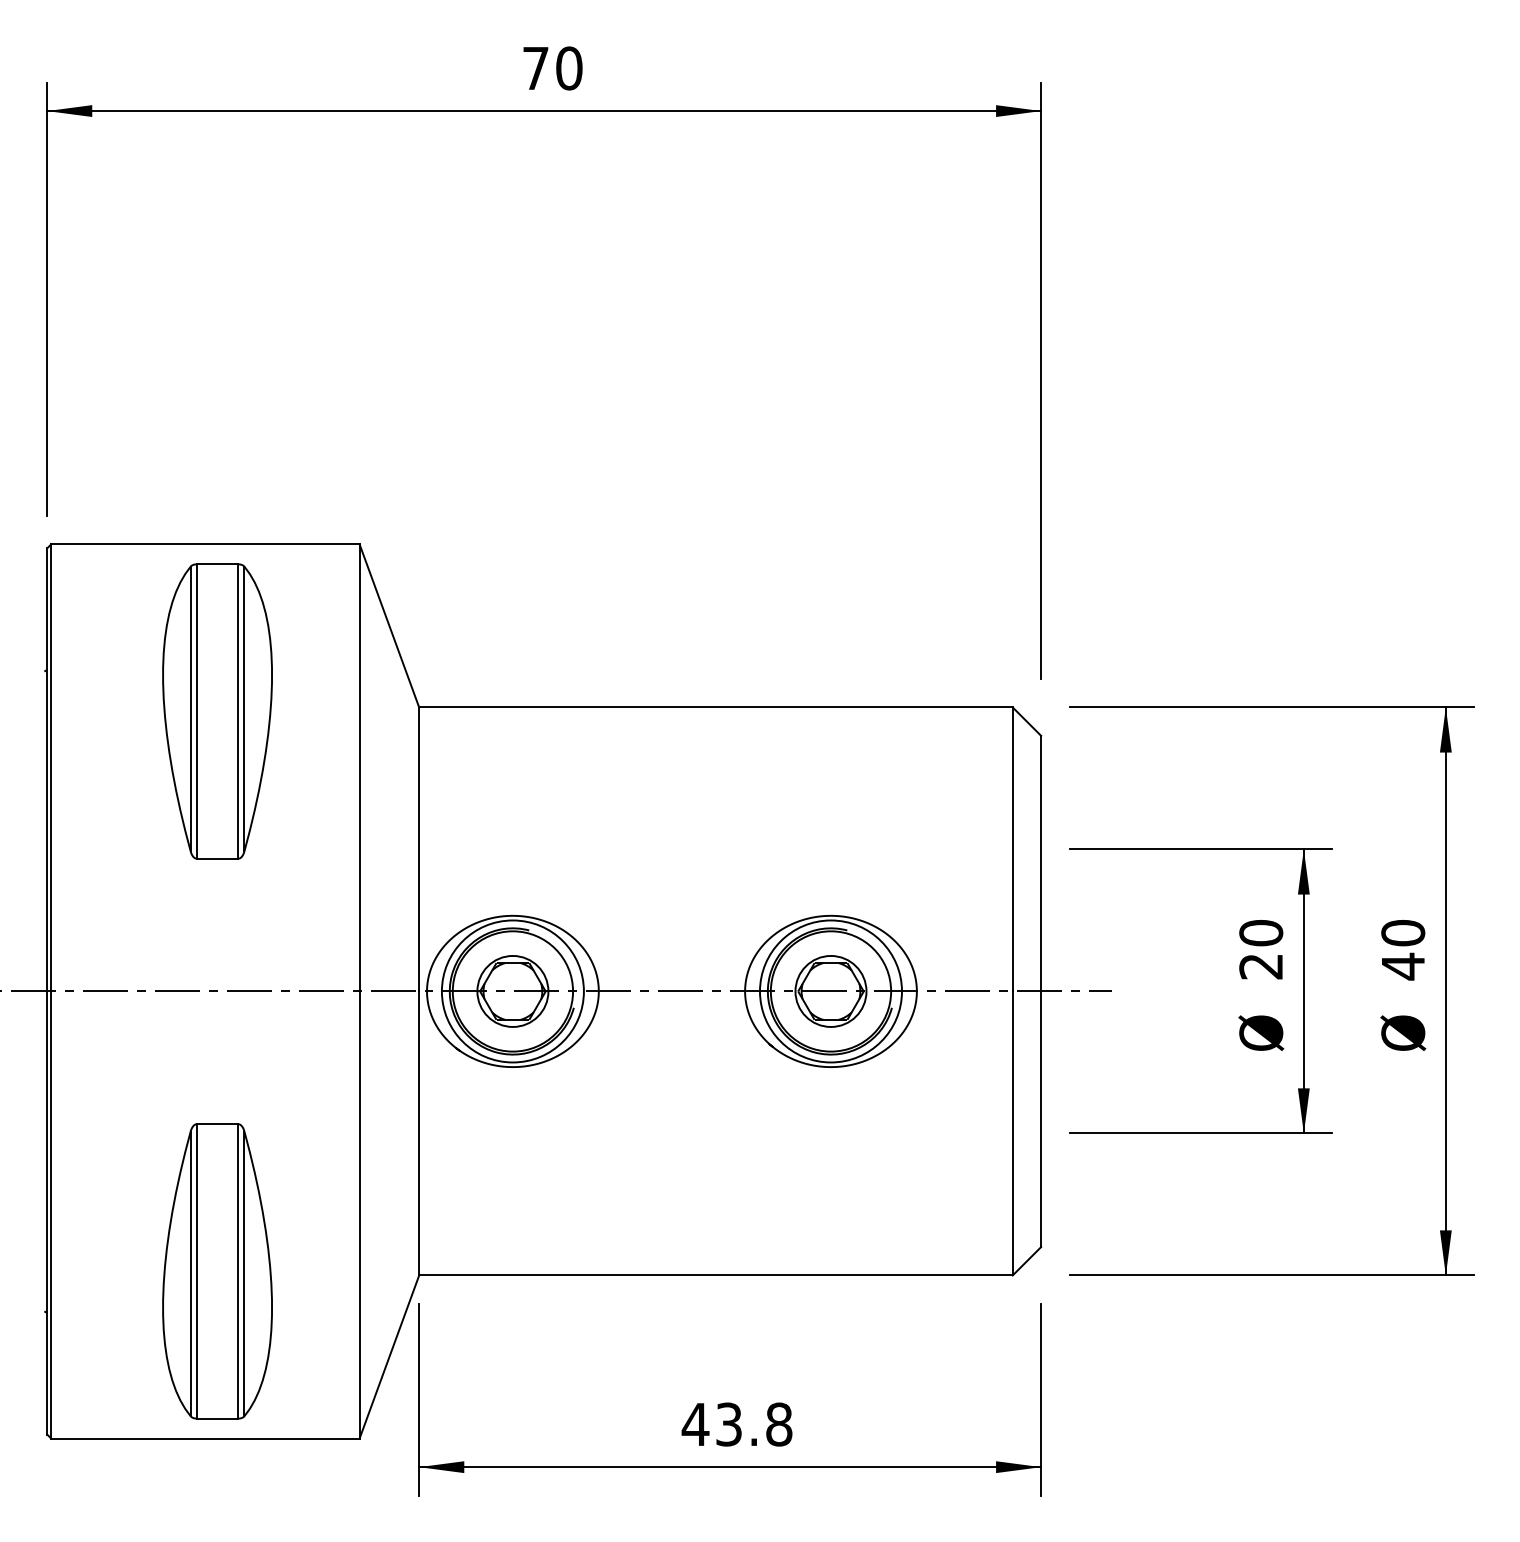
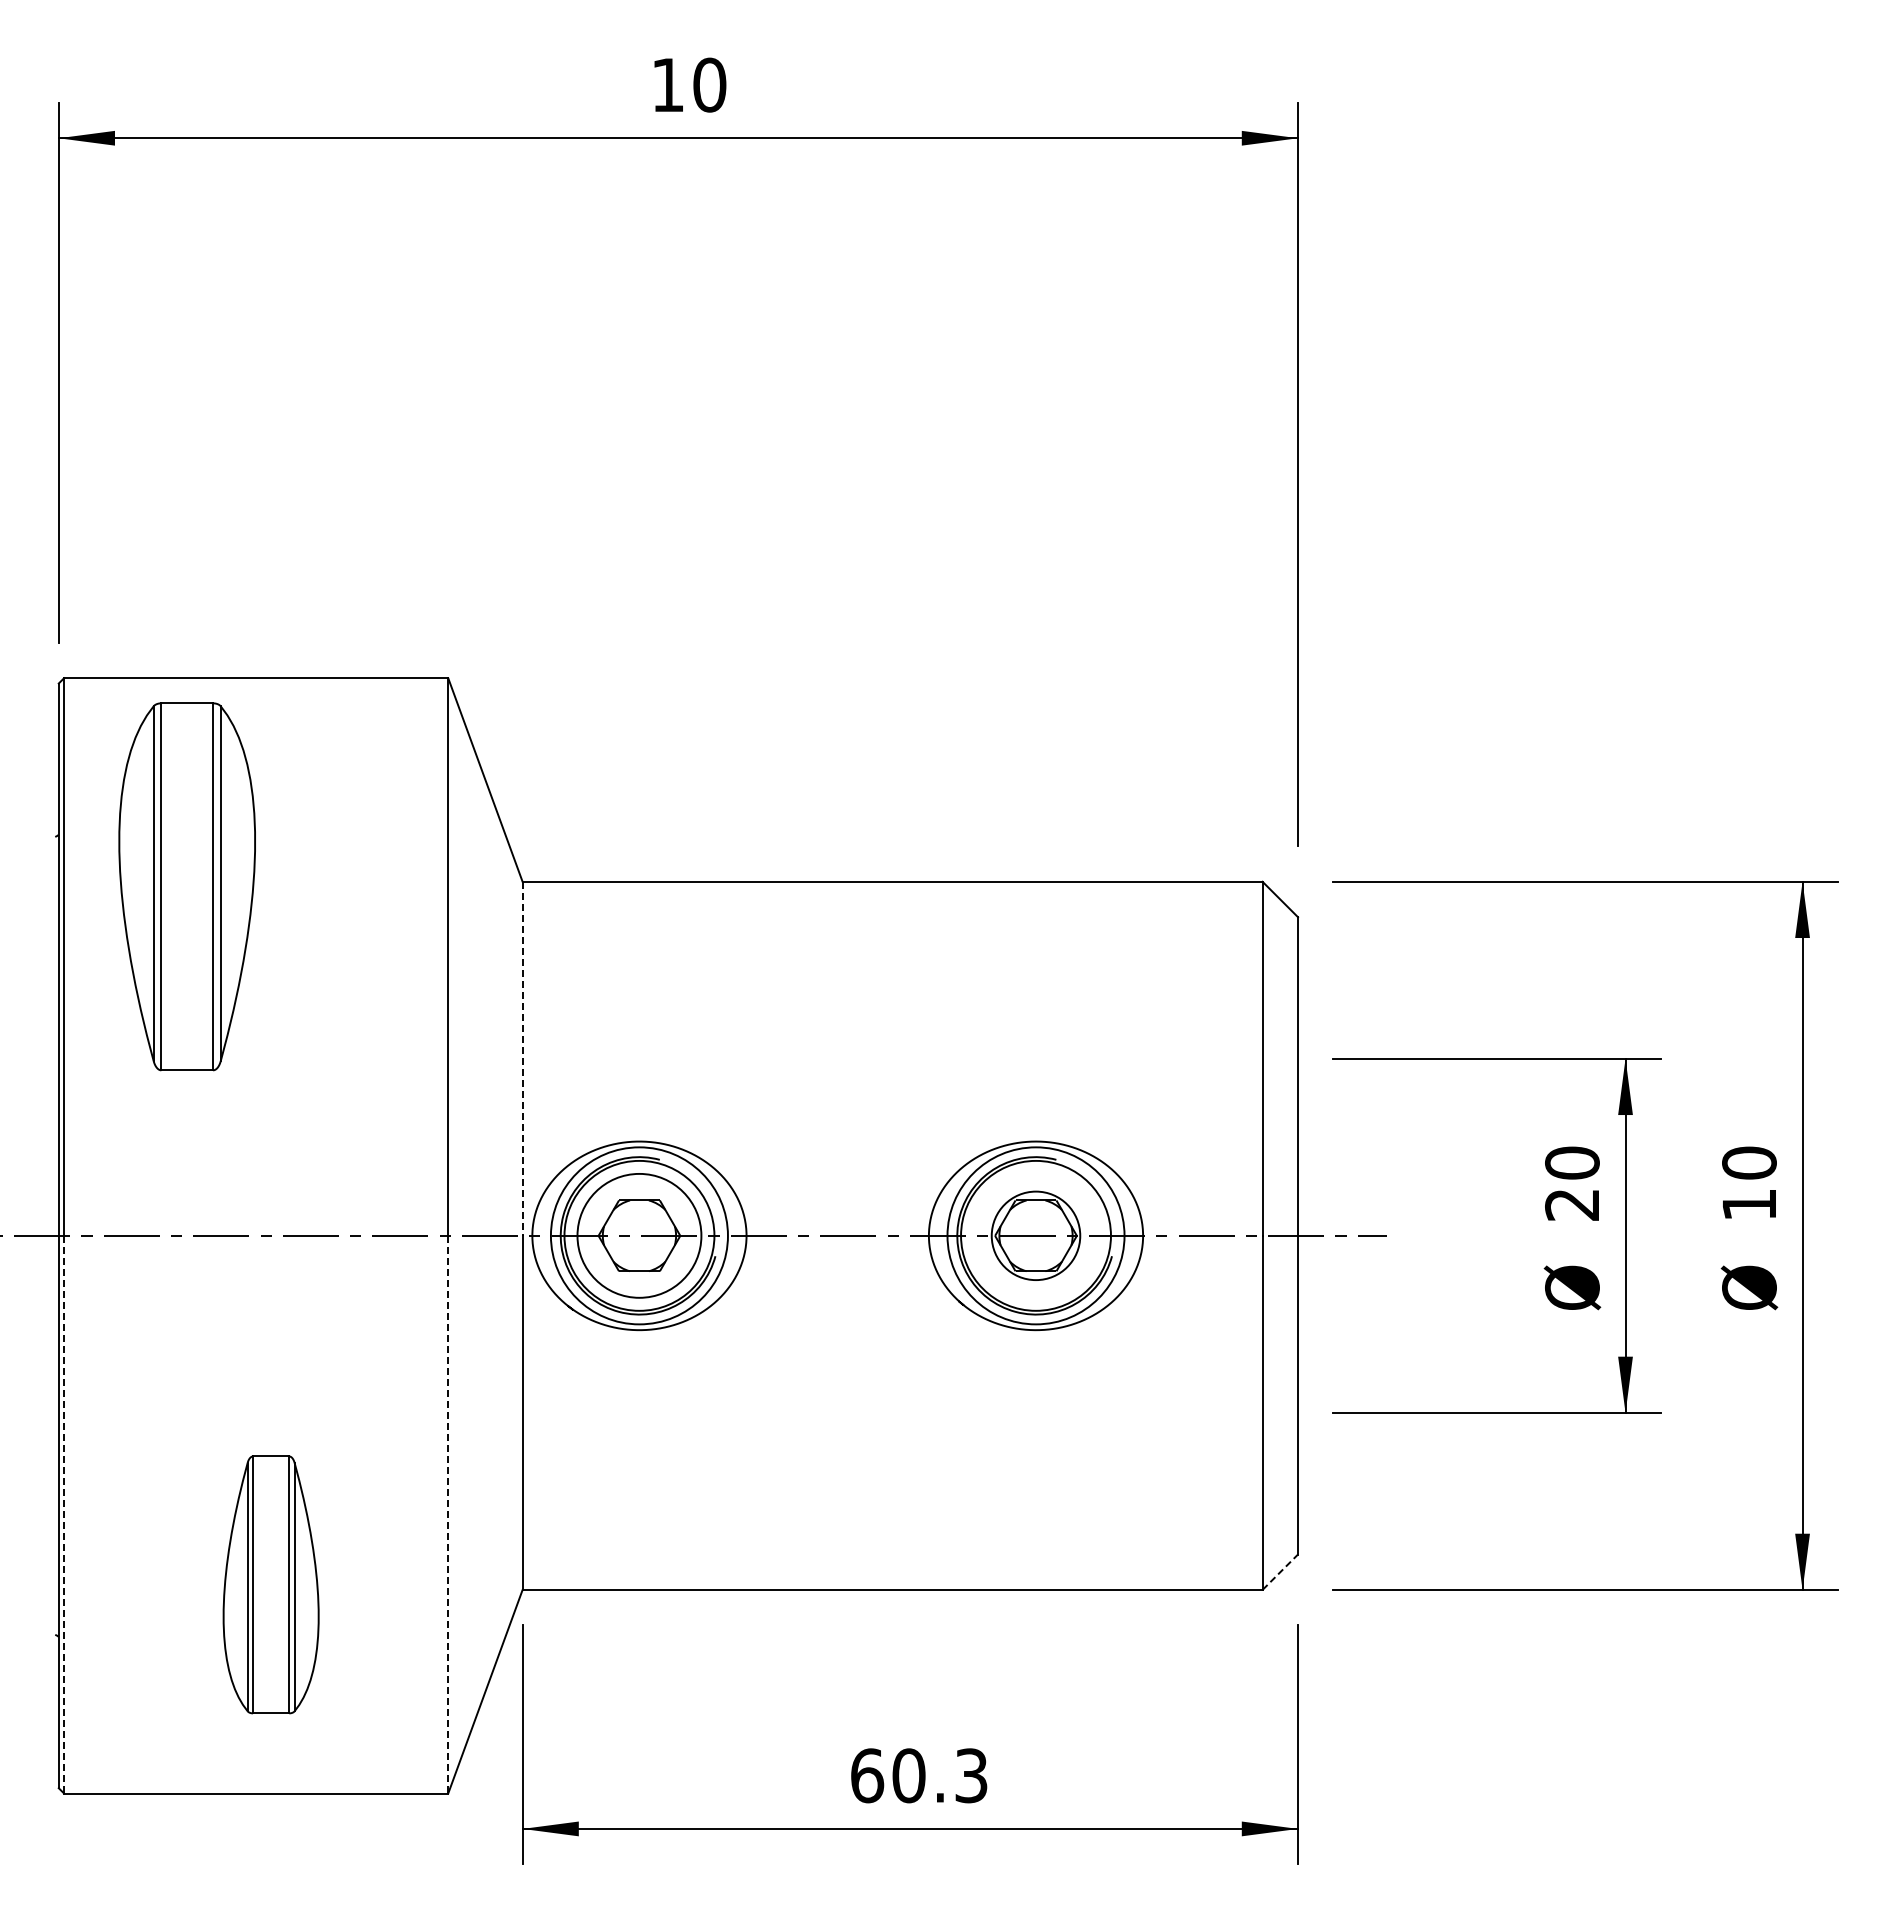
text: (535, 67) -> (667, 84), 70 -> 10
part: (216, 711) -> (186, 886), moved
line: (419, 850) -> (522, 1059), solid -> dashed
text: (1403, 966) -> (1749, 1204), 40 -> 10
circle: (512, 991) -> (639, 1235), size x1.4
line: (51, 1214) -> (64, 1514), solid -> dashed
line: (359, 1214) -> (448, 1514), solid -> dashed
line: (1027, 1260) -> (1280, 1571), solid -> dashed
part: (216, 1271) -> (270, 1584), size x0.7
text: (736, 1424) -> (918, 1775), 43.8 -> 60.3

